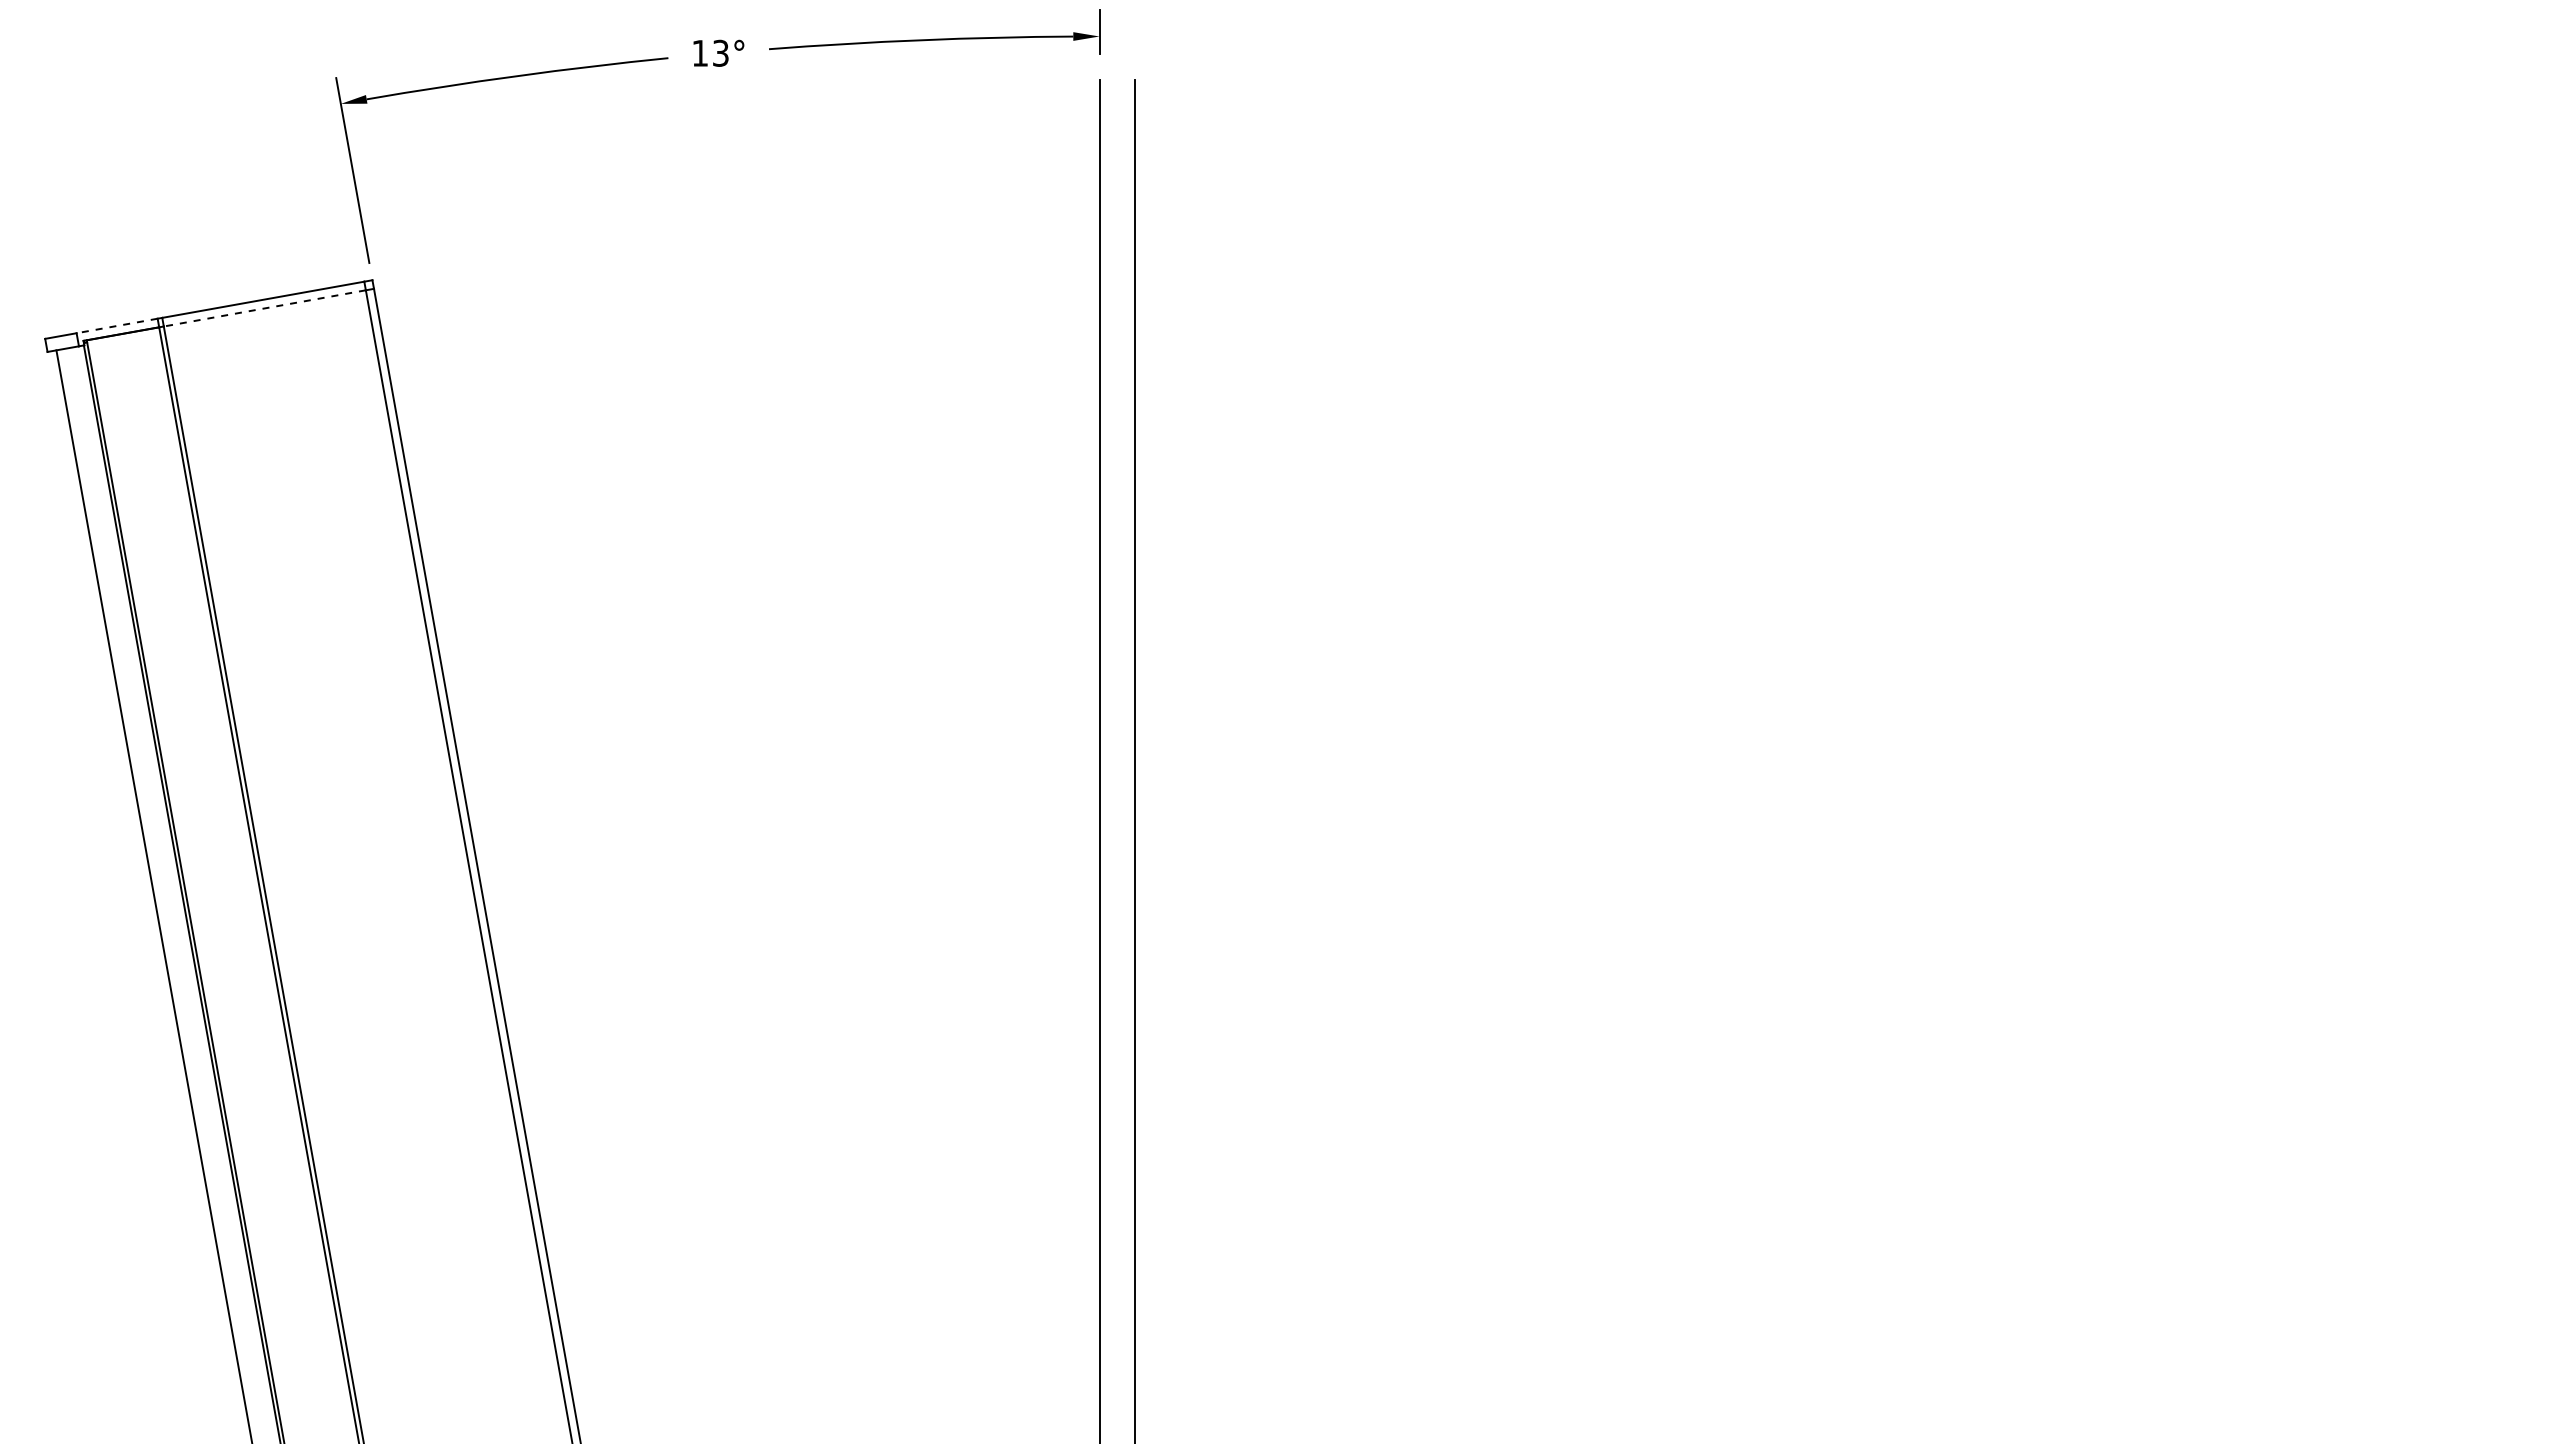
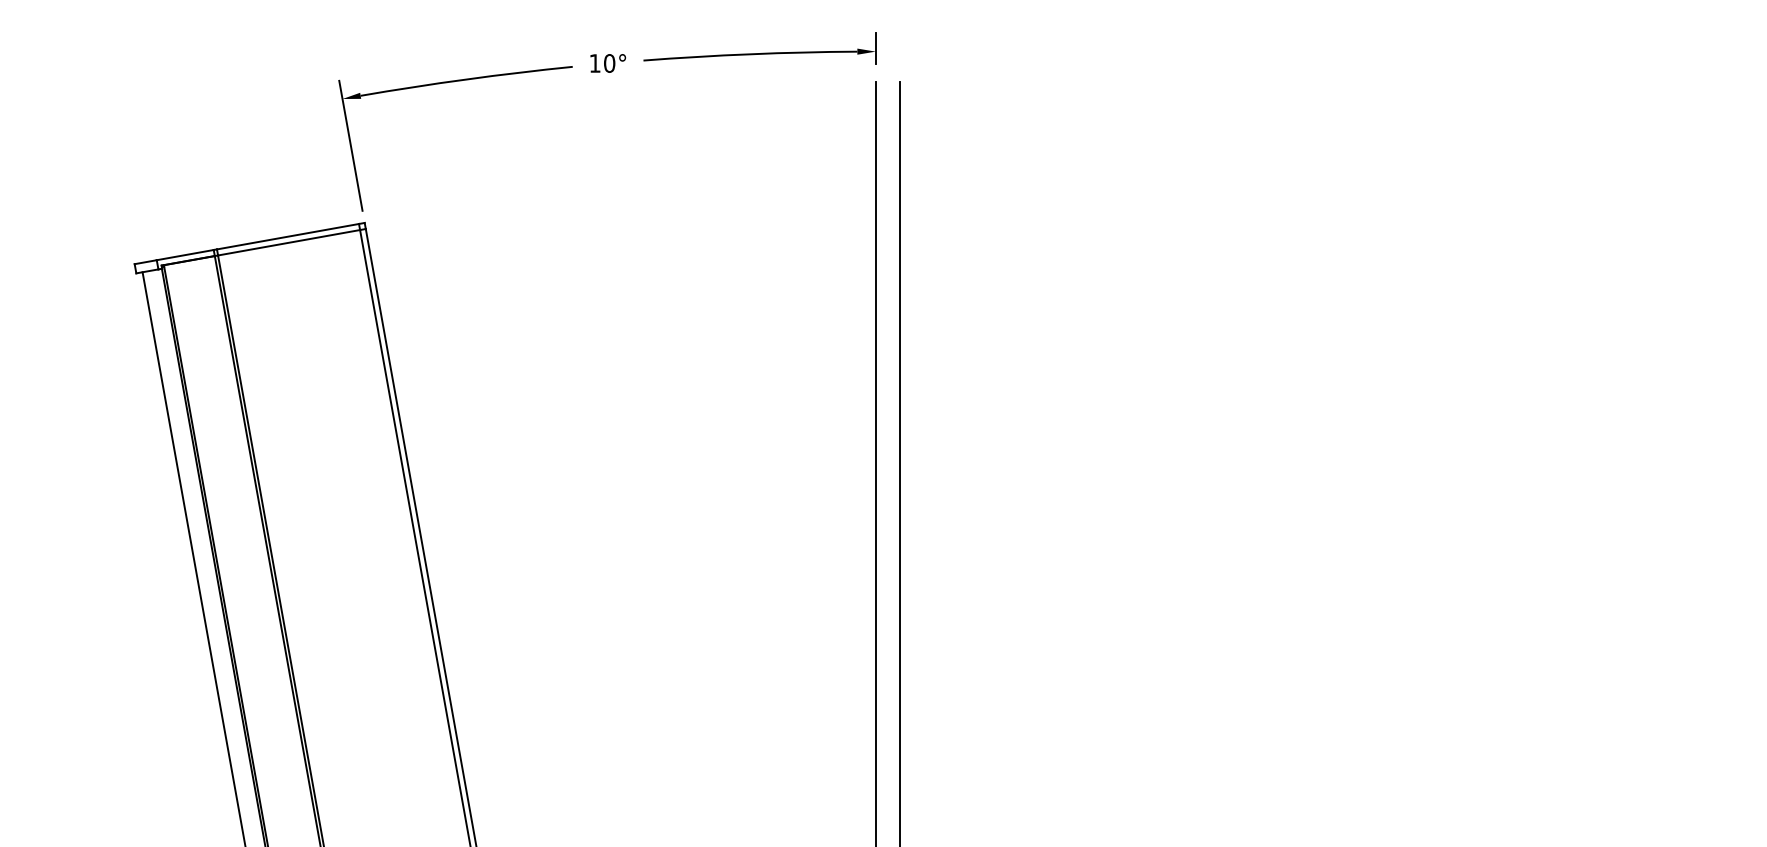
text: (720, 52) -> (609, 62), 13° -> 10°
line: (264, 308) -> (288, 242), dashed -> solid
line: (116, 326) -> (184, 255), dashed -> solid

